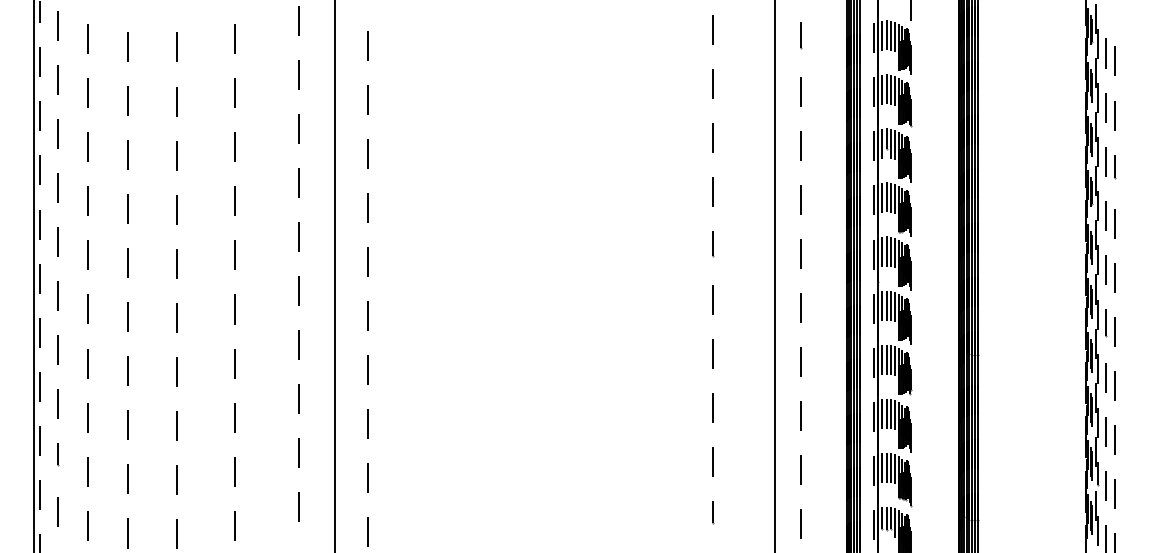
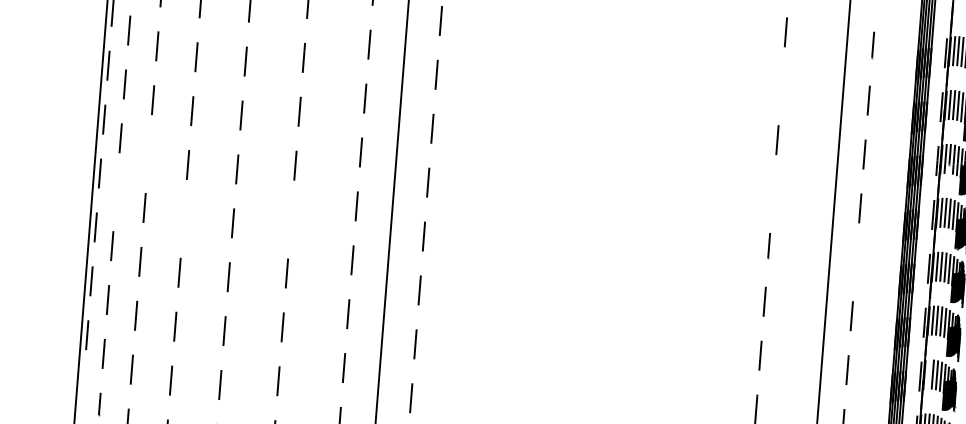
line: (712, 83) -> (781, 85), removed
line: (713, 192) -> (773, 194), removed
line: (87, 201) -> (148, 154), removed
line: (58, 241) -> (116, 191), removed
line: (801, 253) -> (856, 262), removed
line: (234, 254) -> (291, 218), removed
line: (127, 263) -> (183, 219), removed
line: (882, 359) -> (928, 374), removed
line: (40, 440) -> (83, 388), removed

